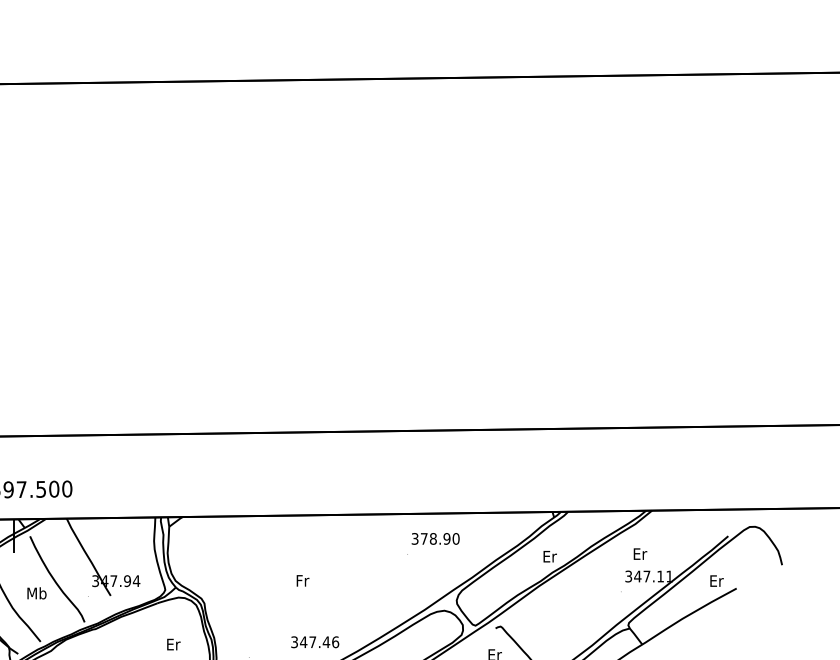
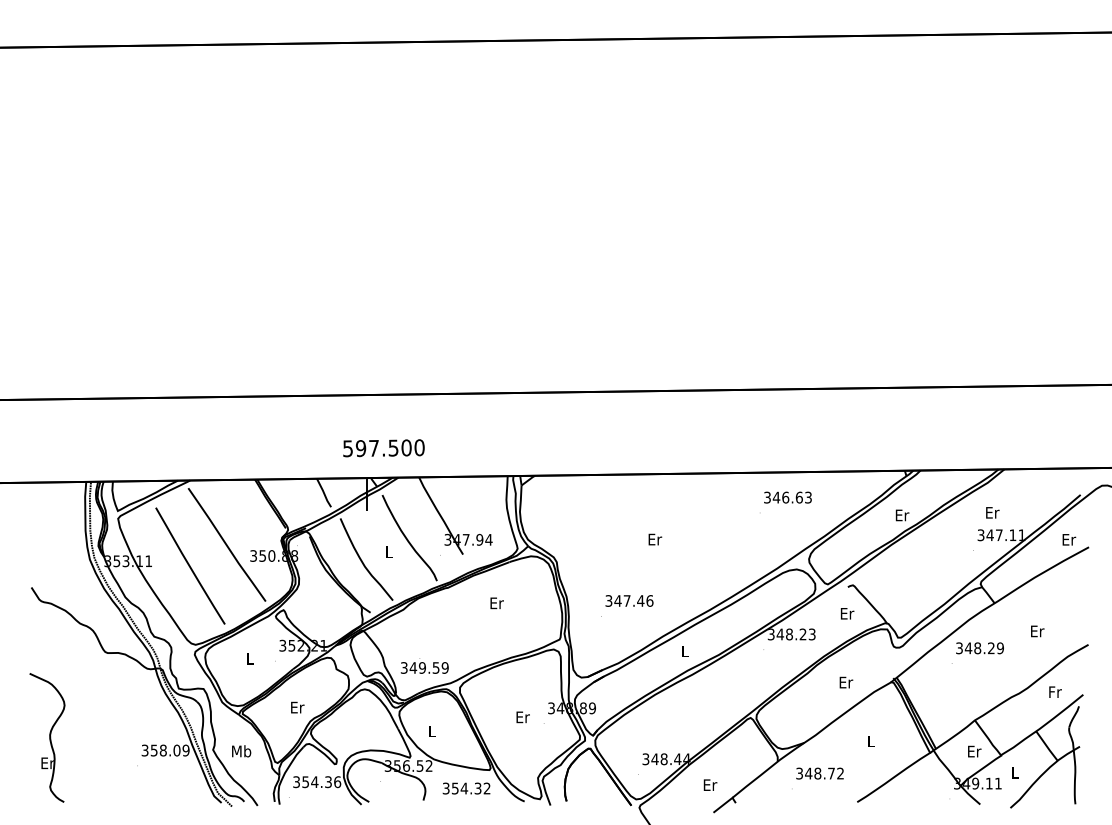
text: (440, 538) -> (792, 497), 378.90 -> 346.63
text: (303, 580) -> (655, 539), Fr -> Er
text: (36, 593) -> (388, 552), Mb -> L
text: (315, 641) -> (629, 600), moved
text: (173, 644) -> (496, 603), moved

